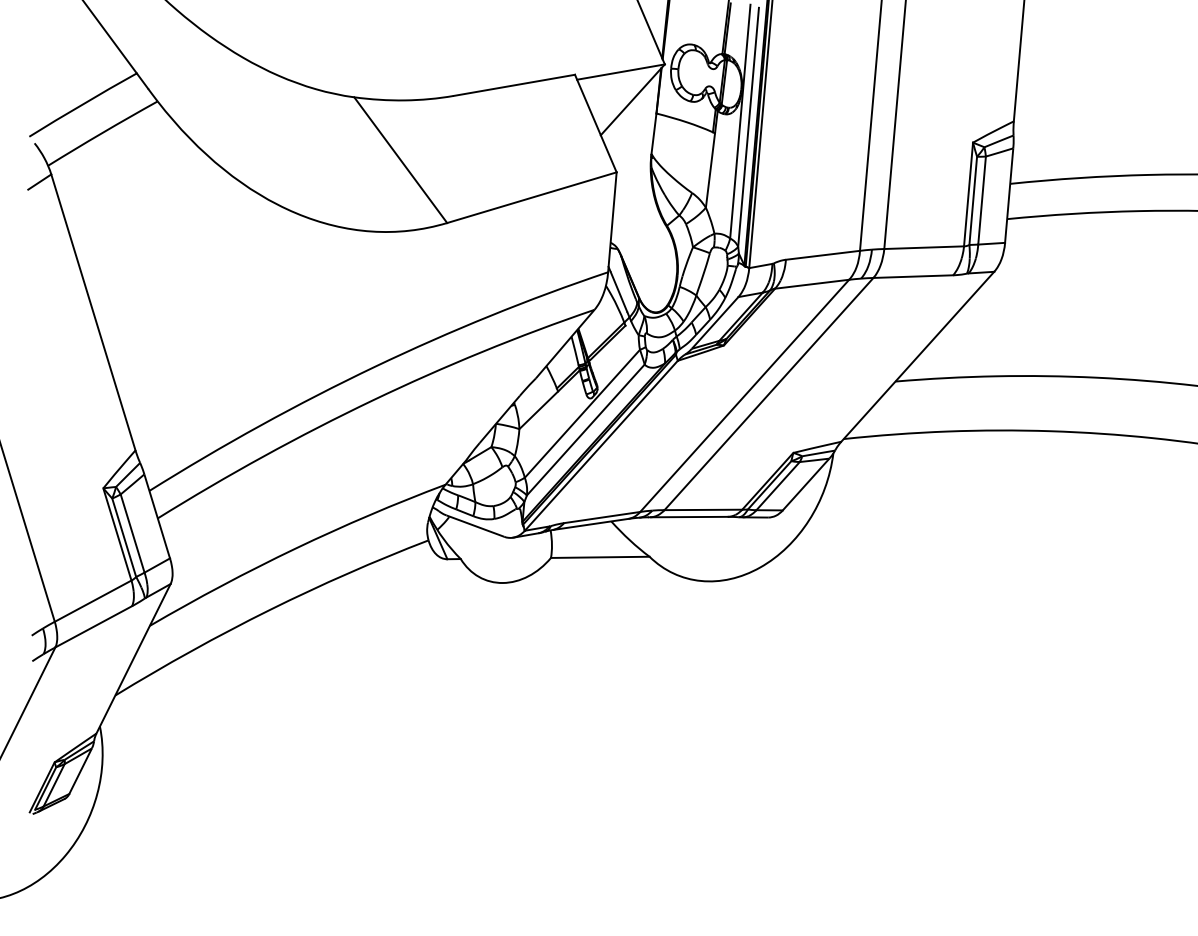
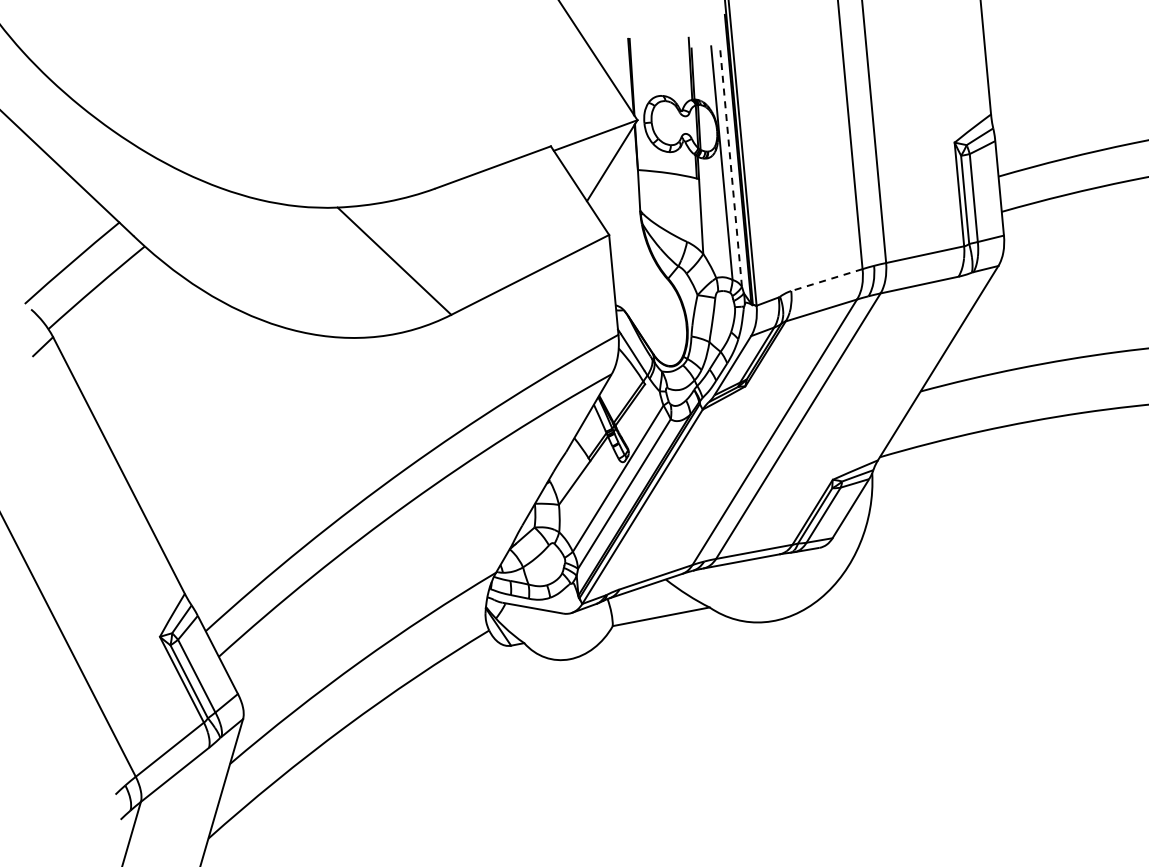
line: (748, 127) -> (730, 167), solid -> dashed
line: (822, 255) -> (826, 280), solid -> dashed

